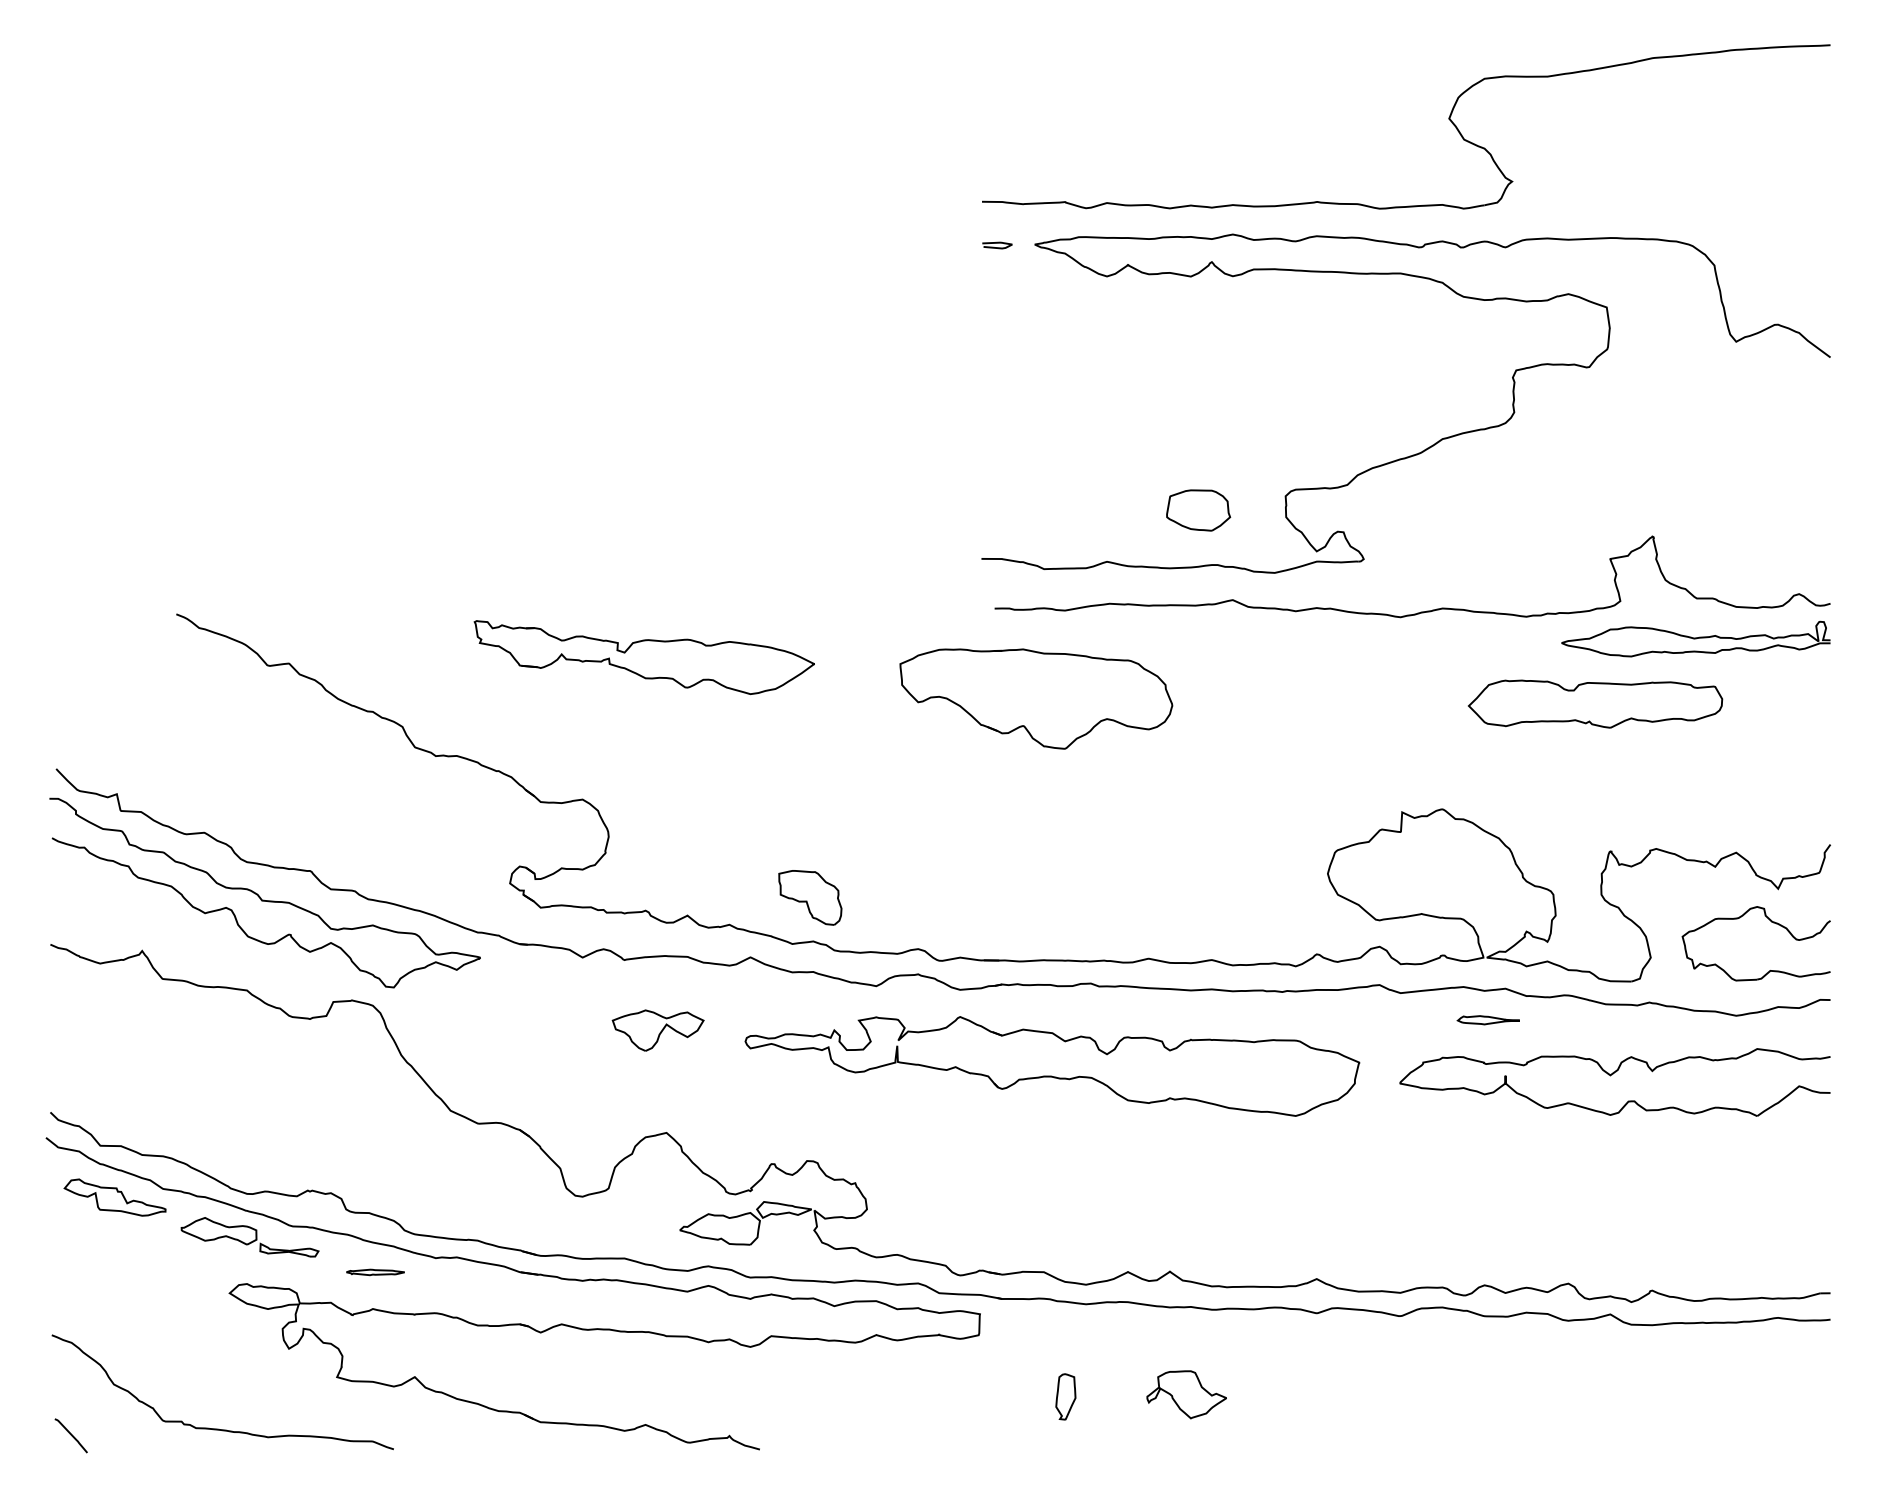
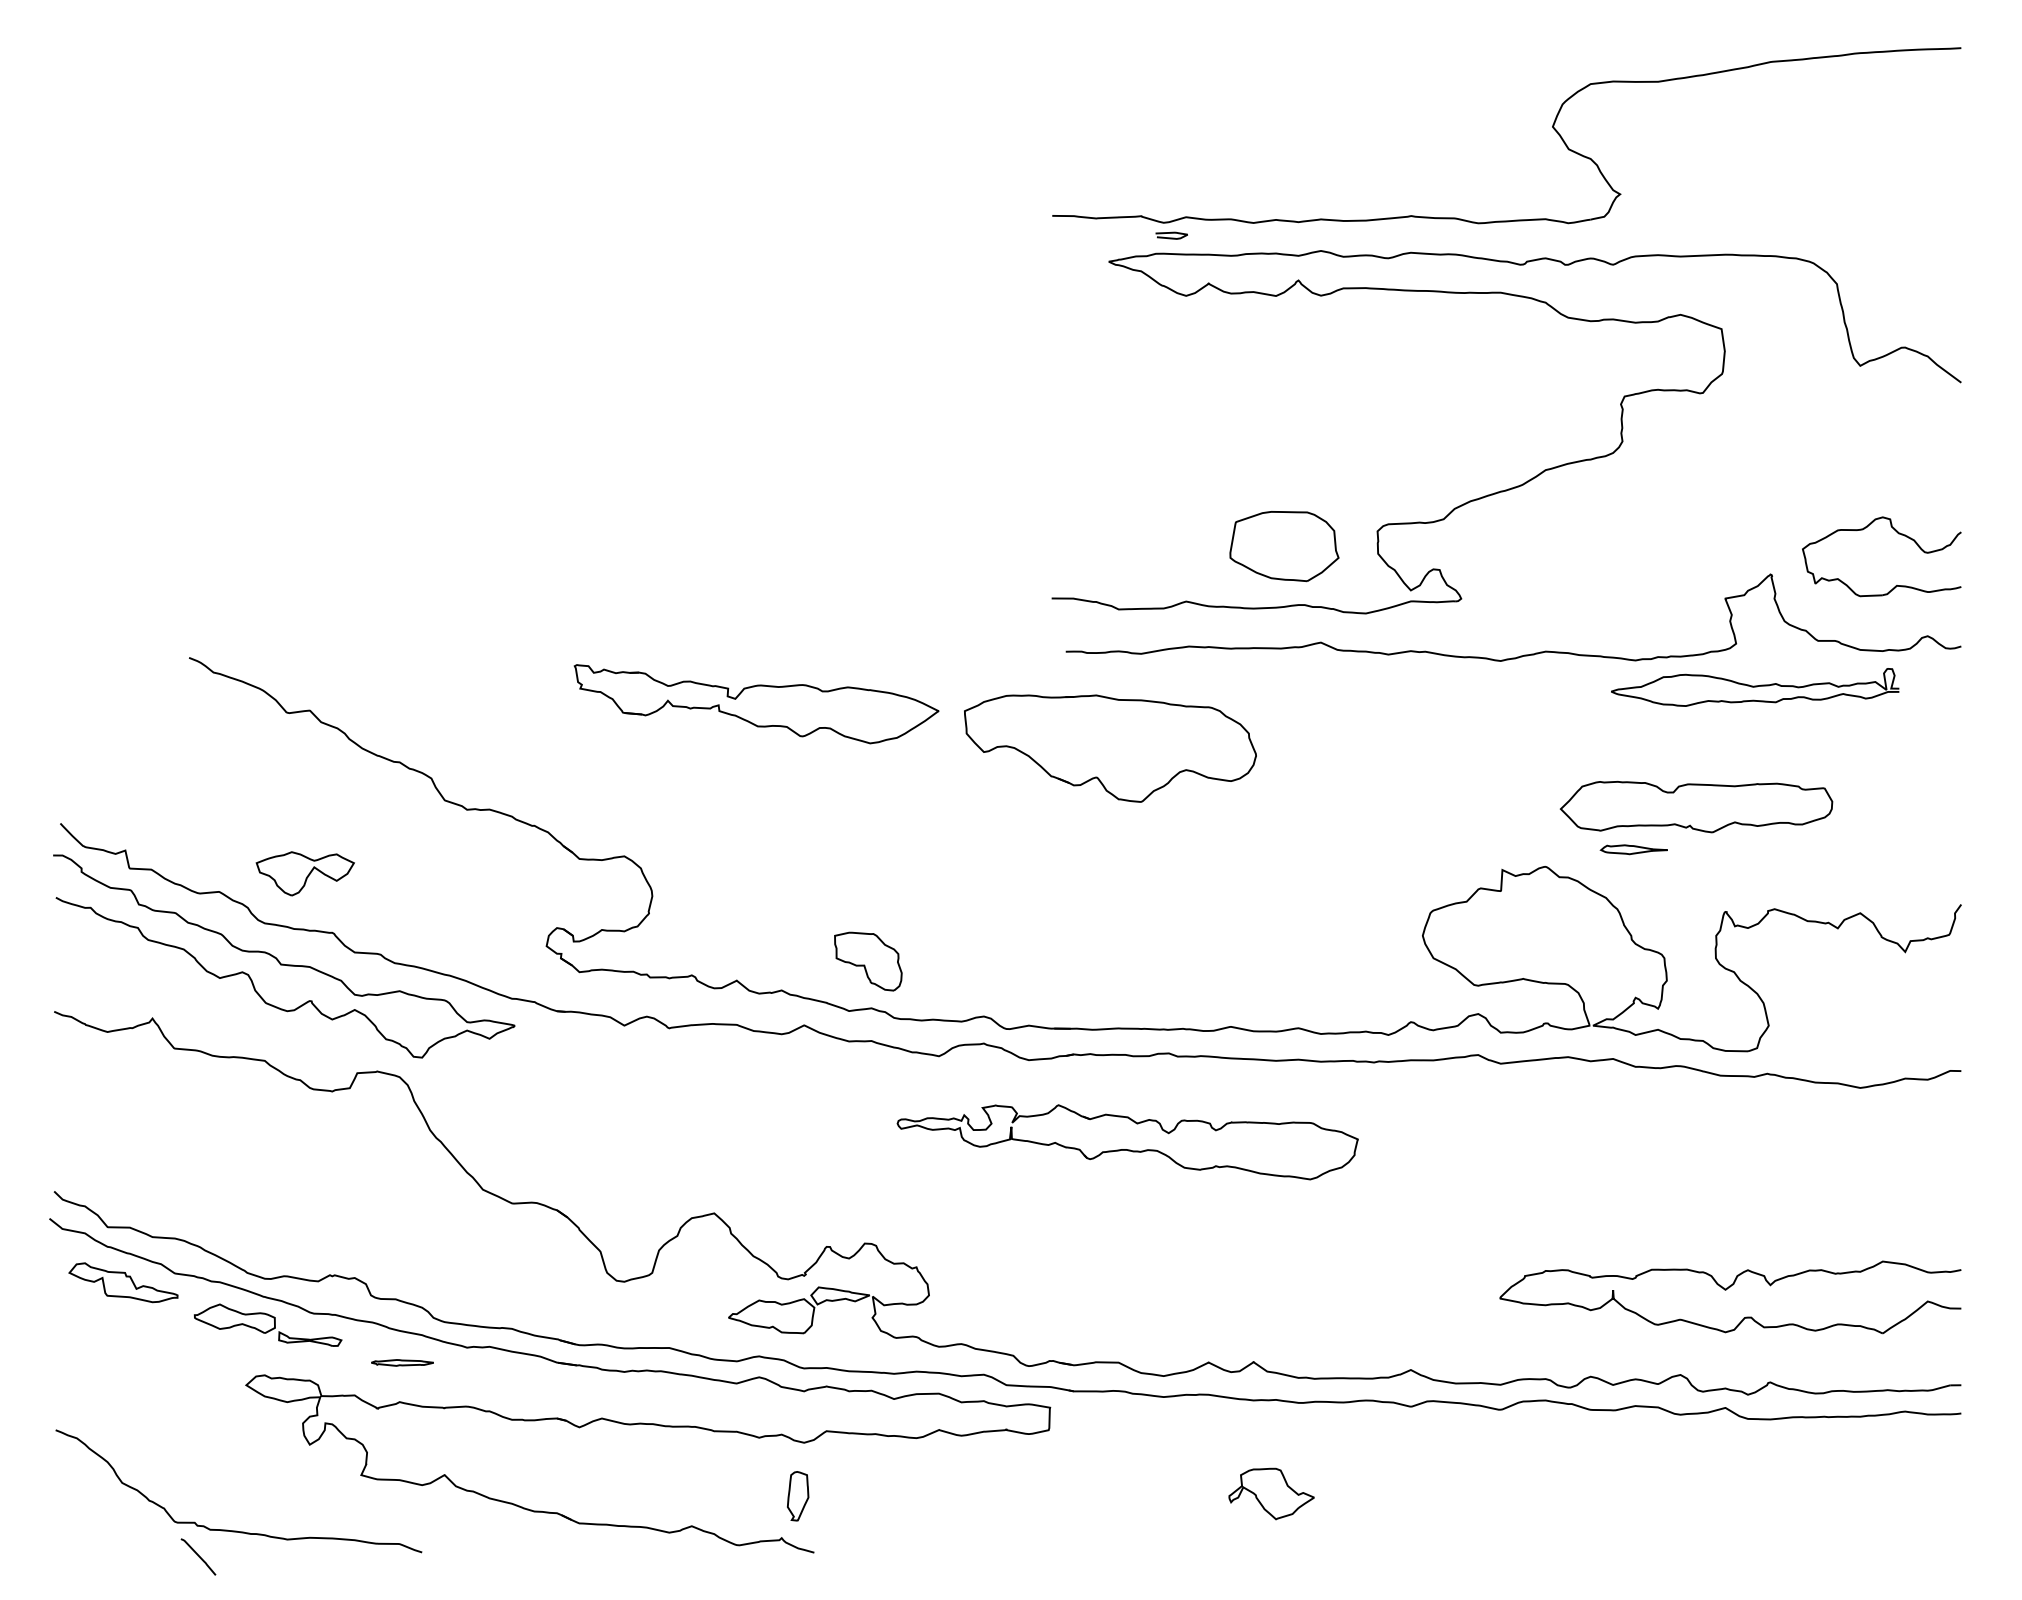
curve: (997, 243) -> (1171, 233), moved
part: (1197, 510) -> (1283, 546), size x1.6
curve: (1696, 639) -> (1755, 687), moved
part: (644, 657) -> (756, 704), moved
part: (1595, 704) -> (1696, 807), moved
part: (1771, 922) -> (1898, 534), moved
part: (1488, 1020) -> (1633, 849), moved
part: (657, 1030) -> (304, 873), moved
part: (1052, 1066) -> (1127, 1142), size x0.7
part: (1611, 1076) -> (1726, 1290), moved
part: (1066, 1397) -> (798, 1496), moved
curve: (71, 1435) -> (198, 1556), moved

